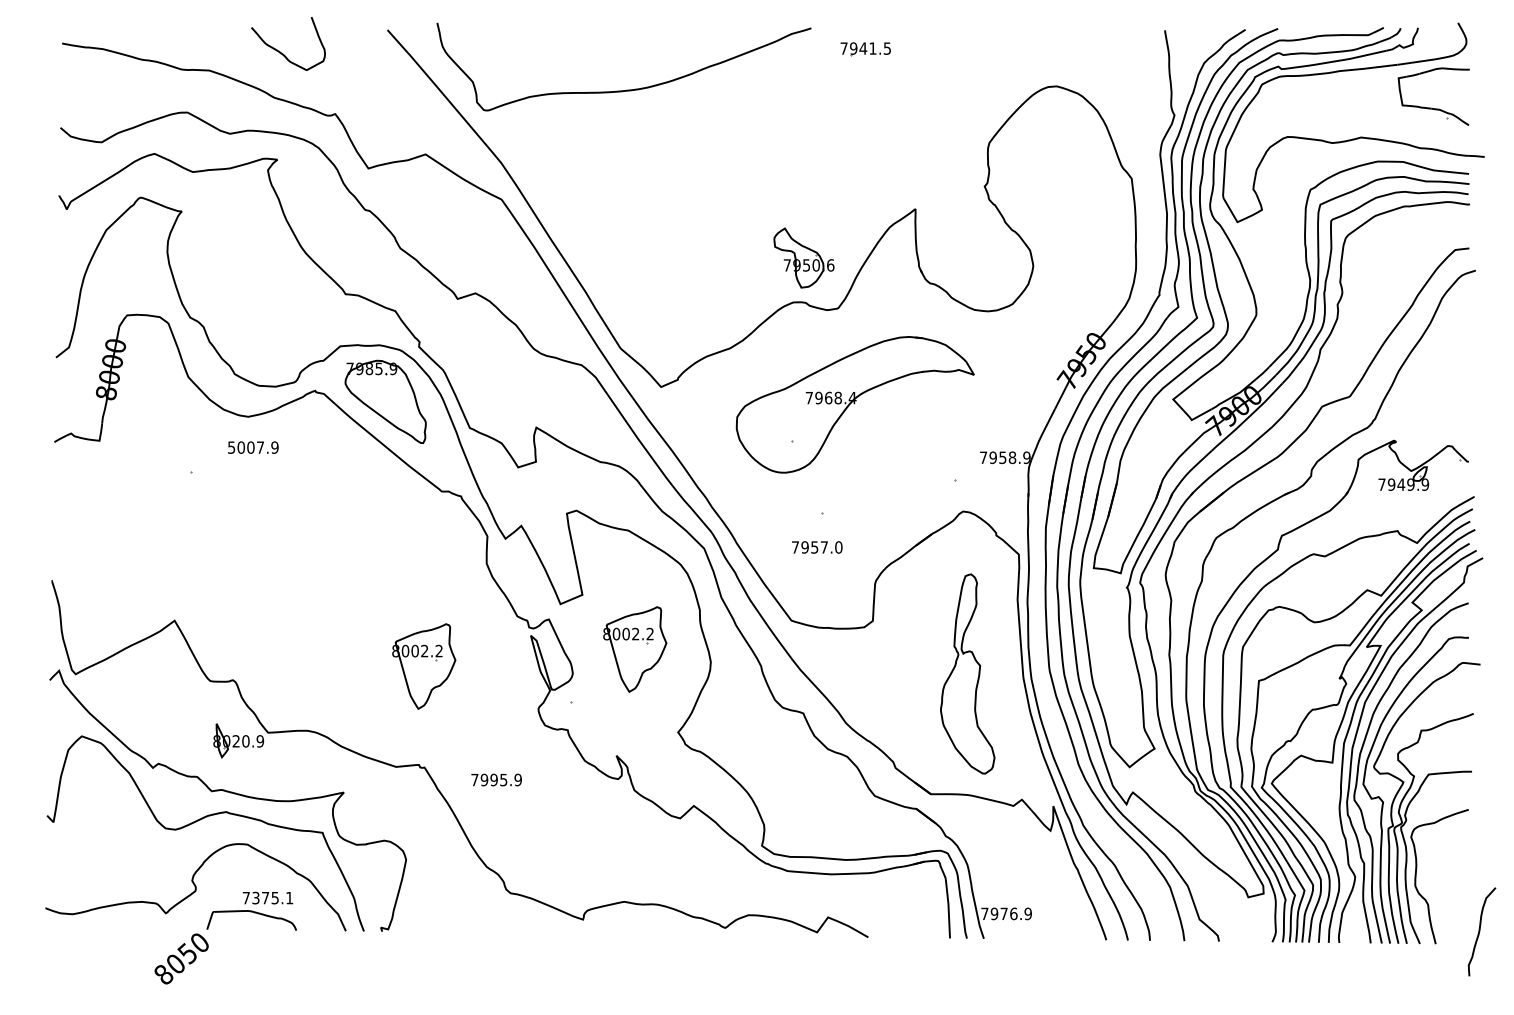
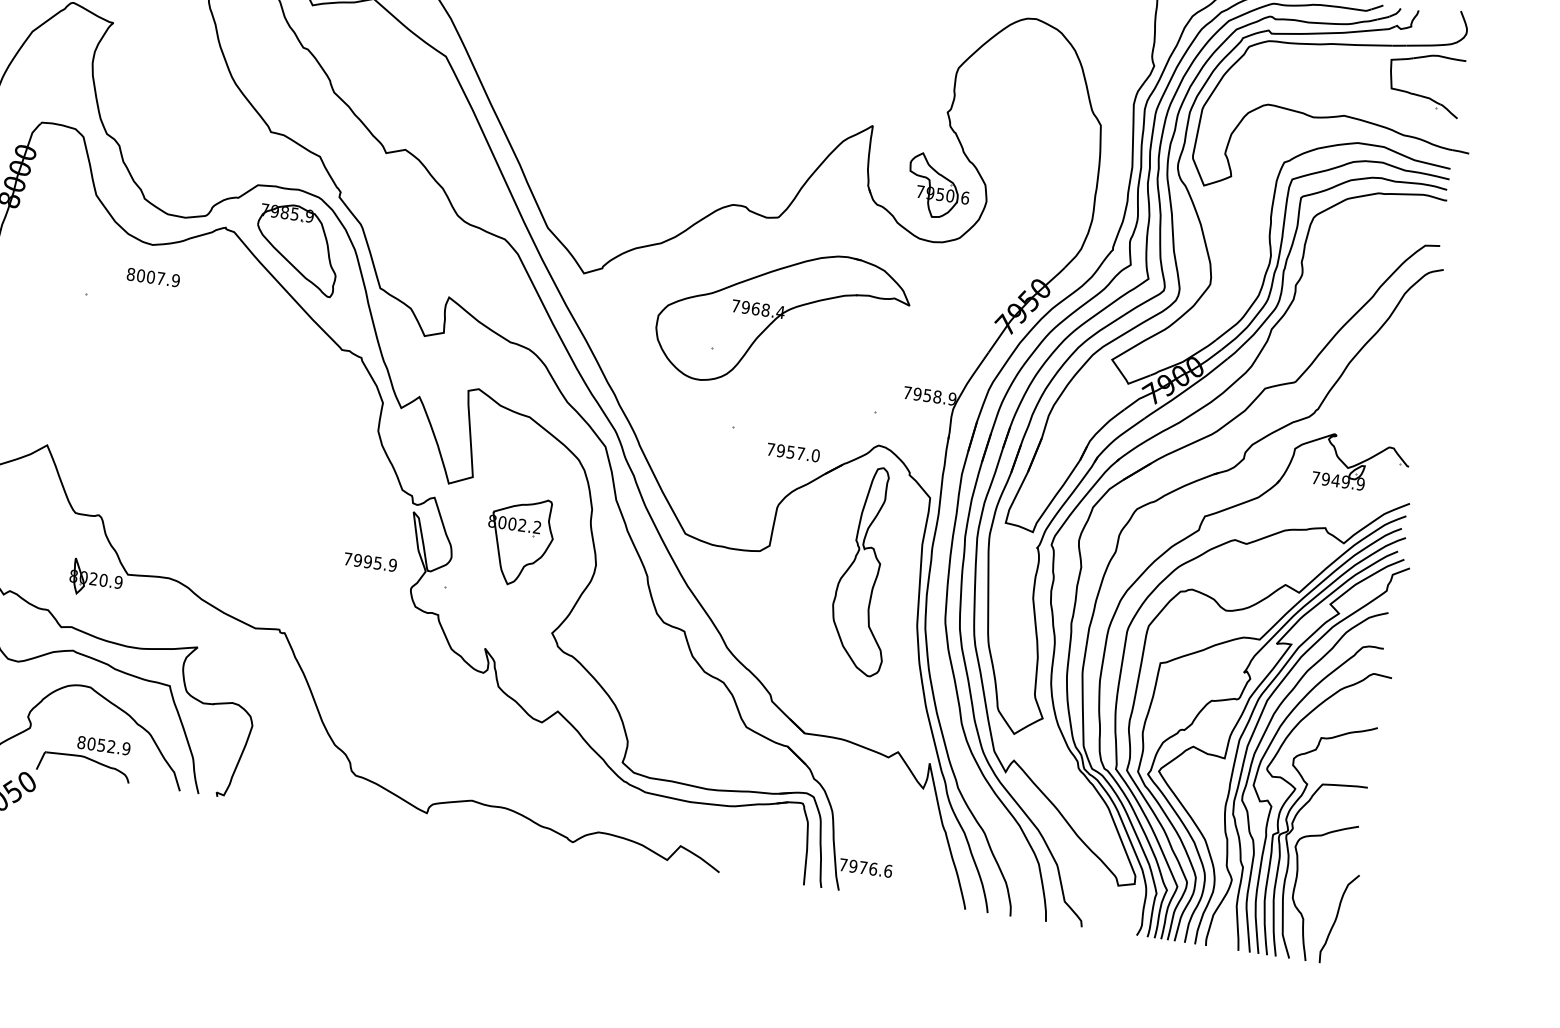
part: (803, 257) -> (938, 185), moved
text: (231, 447) -> (130, 274), 5007.9 -> 8007.9
text: (817, 547) -> (793, 452), moved
part: (424, 666) -> (299, 528), removed
part: (967, 673) -> (865, 570), moved
text: (496, 779) -> (370, 561), moved
text: (267, 897) -> (103, 745), 7375.1 -> 8052.9
text: (1028, 913) -> (888, 870), 7976.9 -> 7976.6
curve: (1480, 931) -> (1337, 918), moved

